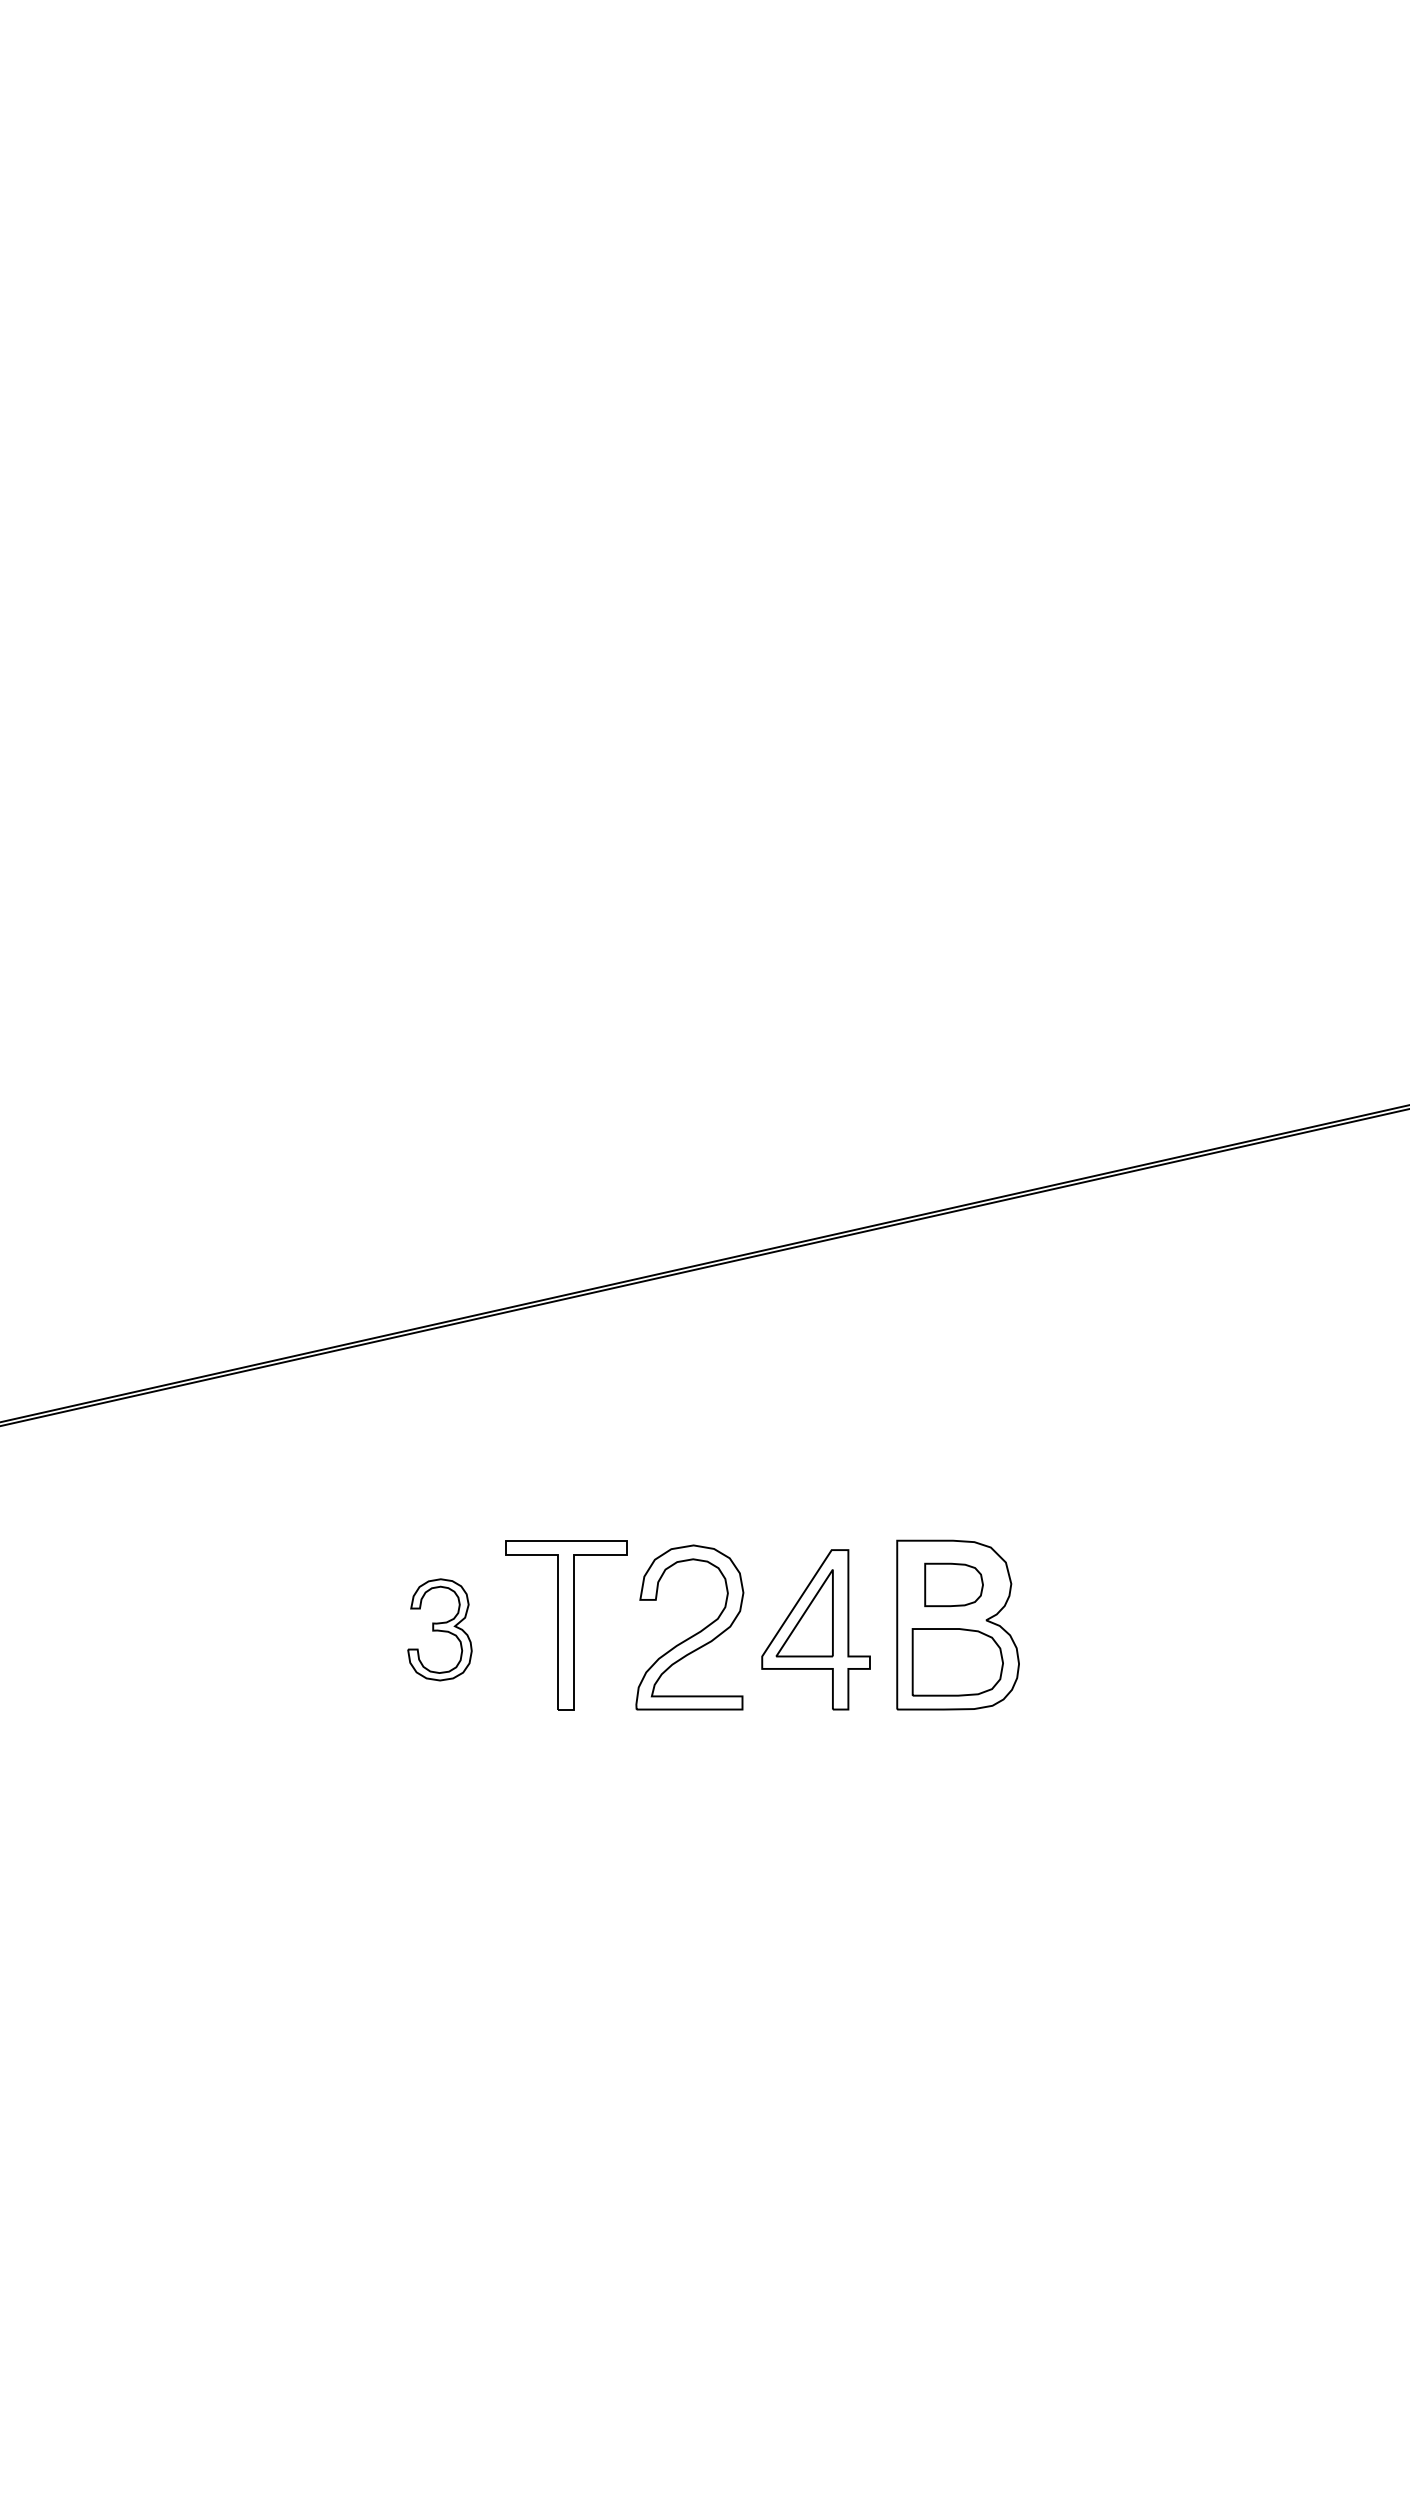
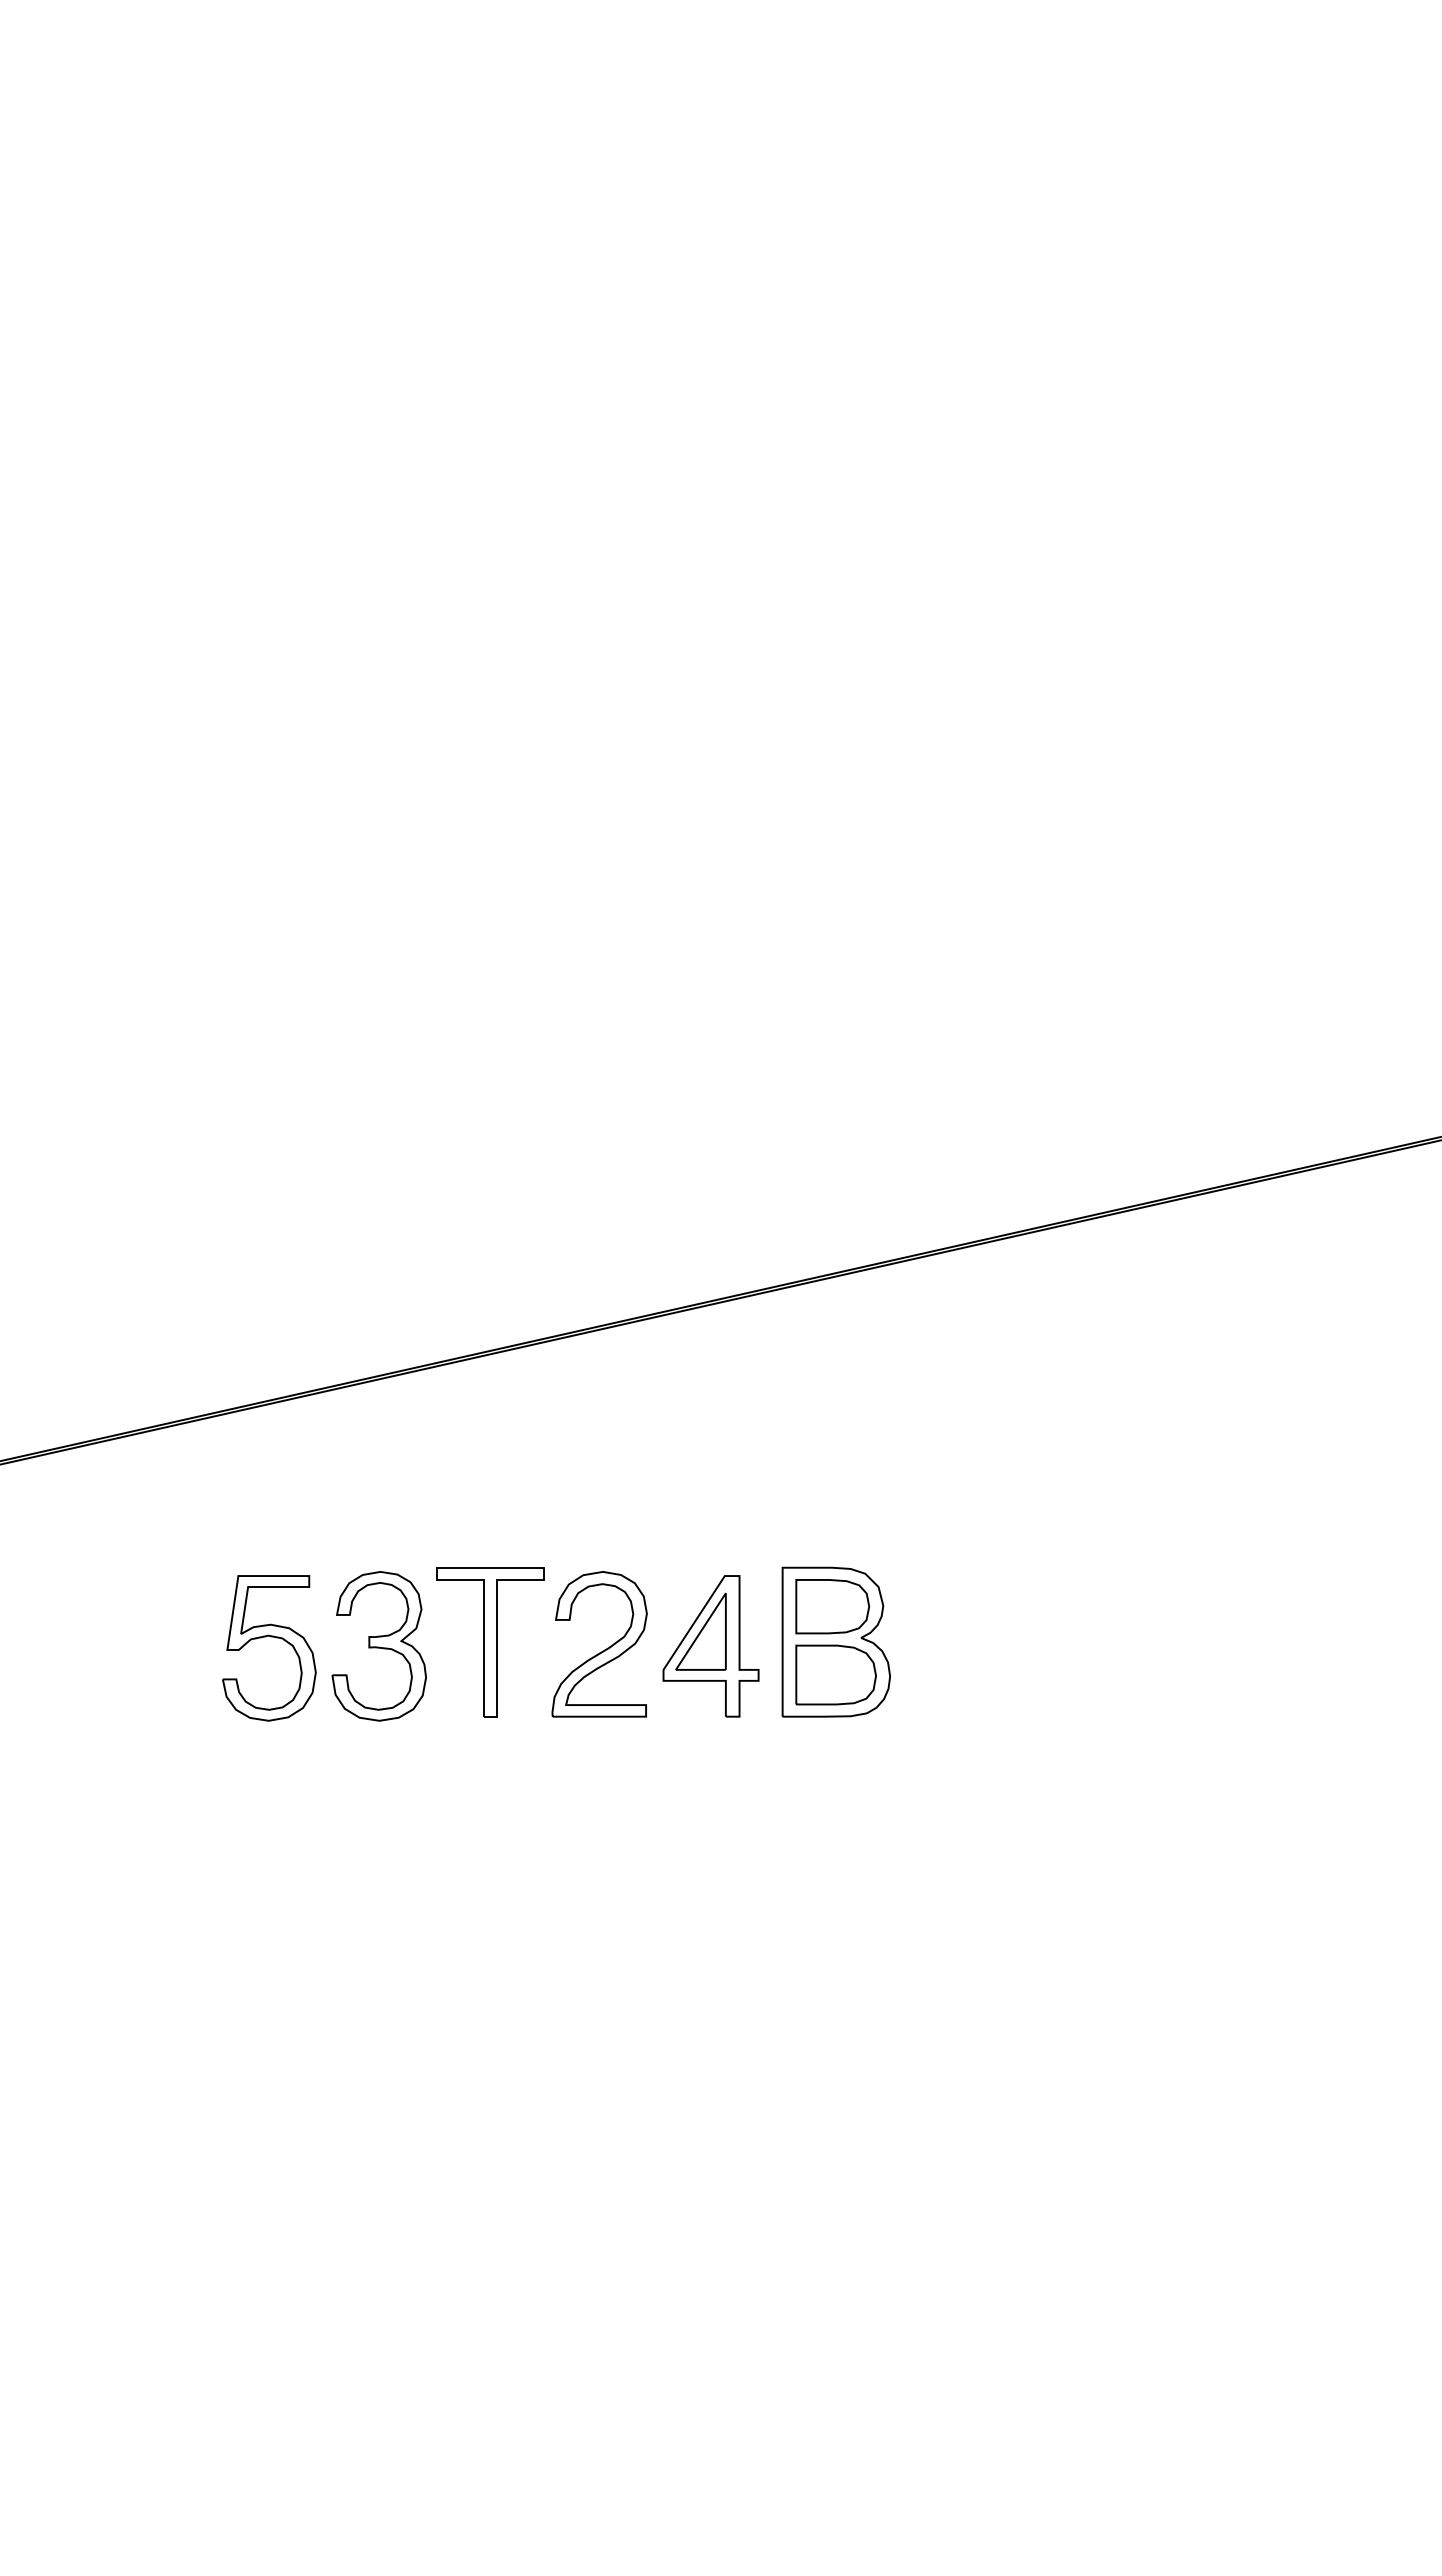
part: (953, 1584) -> (832, 1606), size x1.43
part: (317, 1619) -> (271, 1637), added
part: (439, 1629) -> (378, 1646), size x1.67

